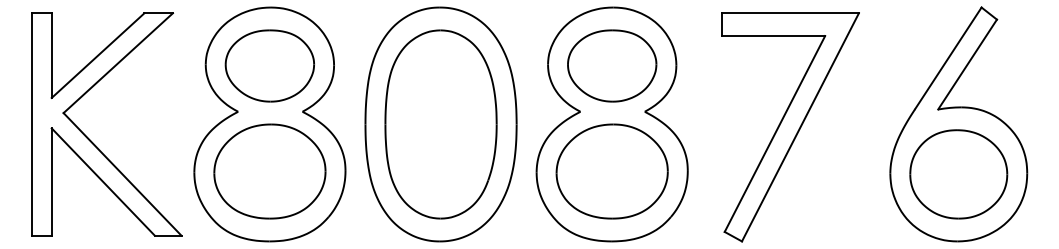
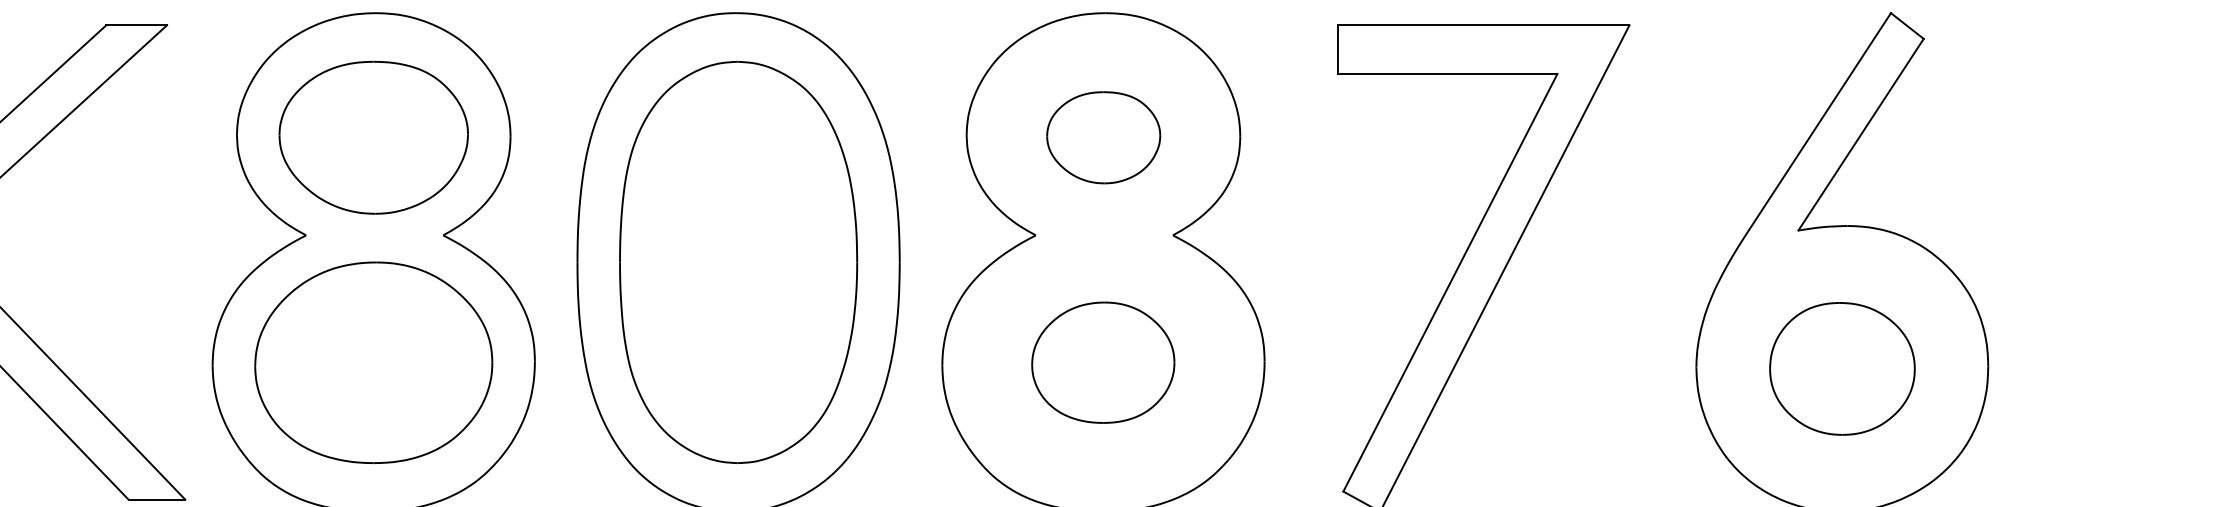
part: (612, 65) -> (1104, 136), size x0.6
part: (611, 171) -> (1101, 362), size x0.6
part: (958, 174) -> (1841, 369), size x0.7

